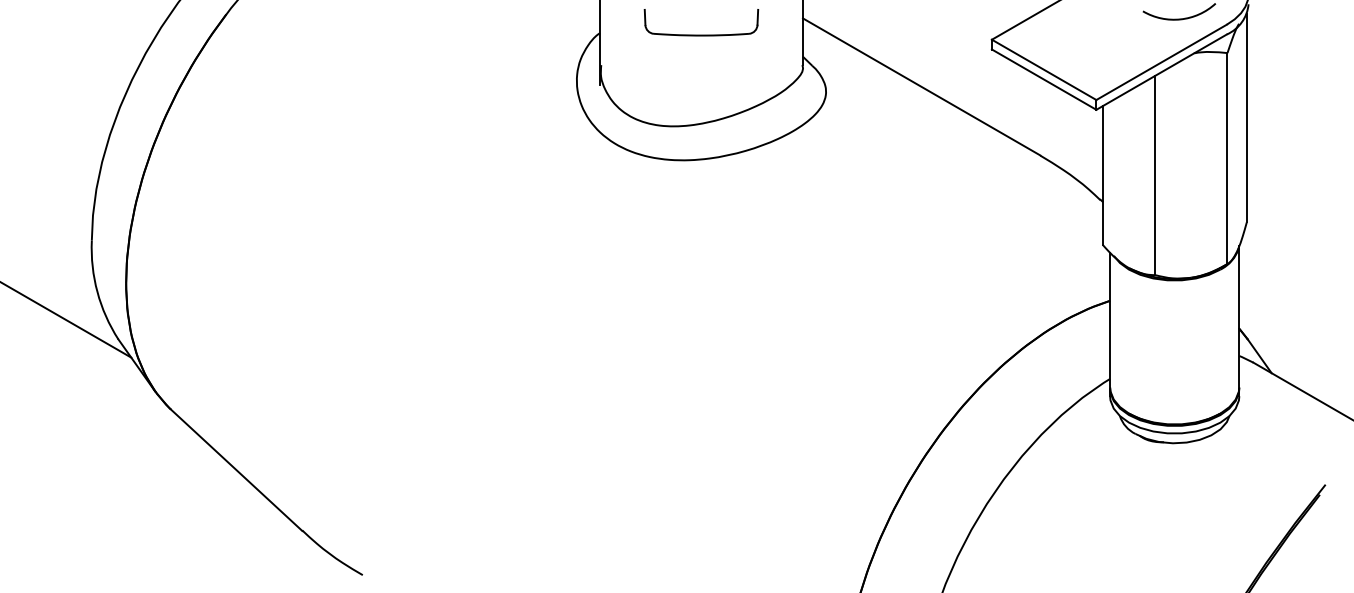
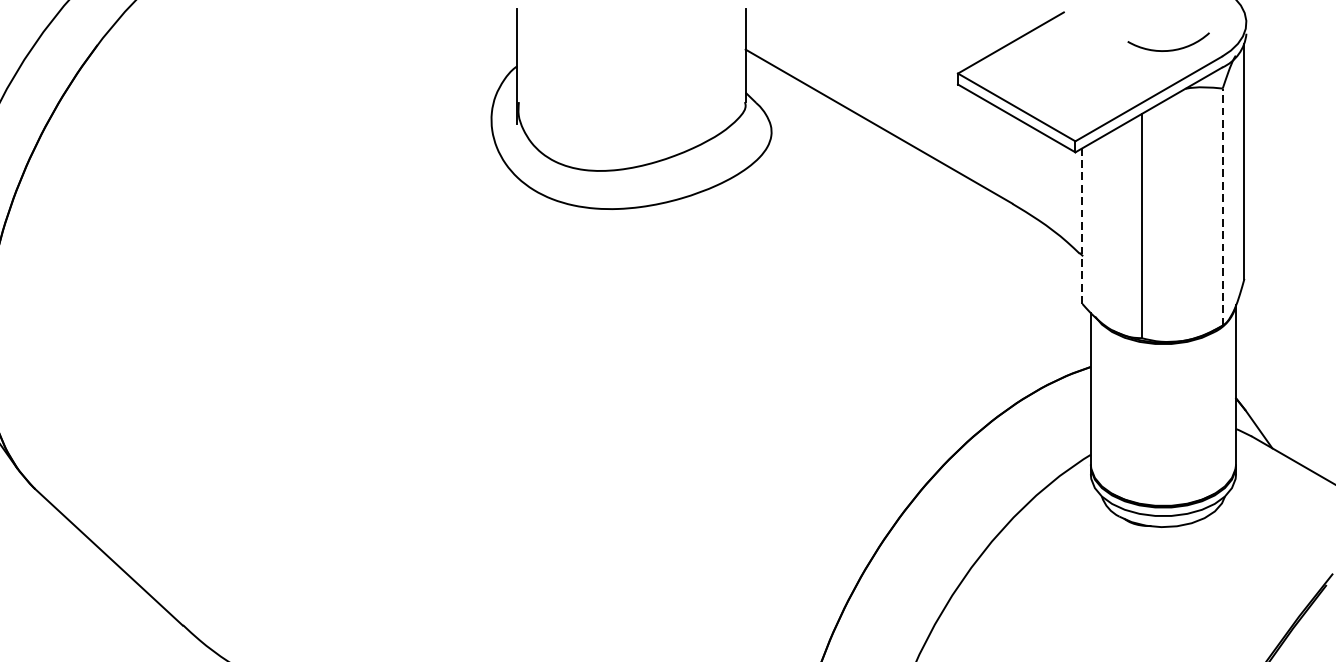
part: (701, 34) -> (631, 67), removed
line: (1227, 158) -> (1222, 207), solid -> dashed
line: (1102, 174) -> (1082, 225), solid -> dashed

